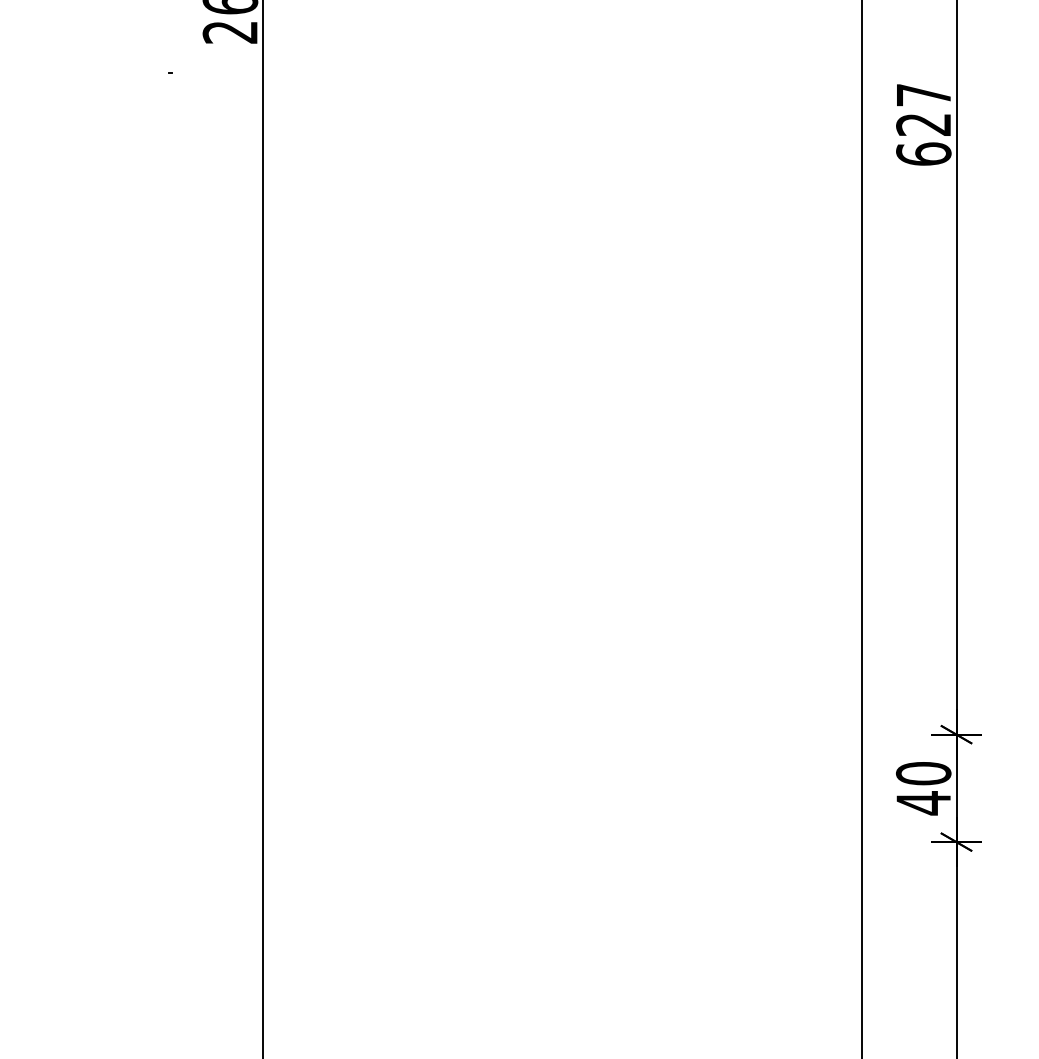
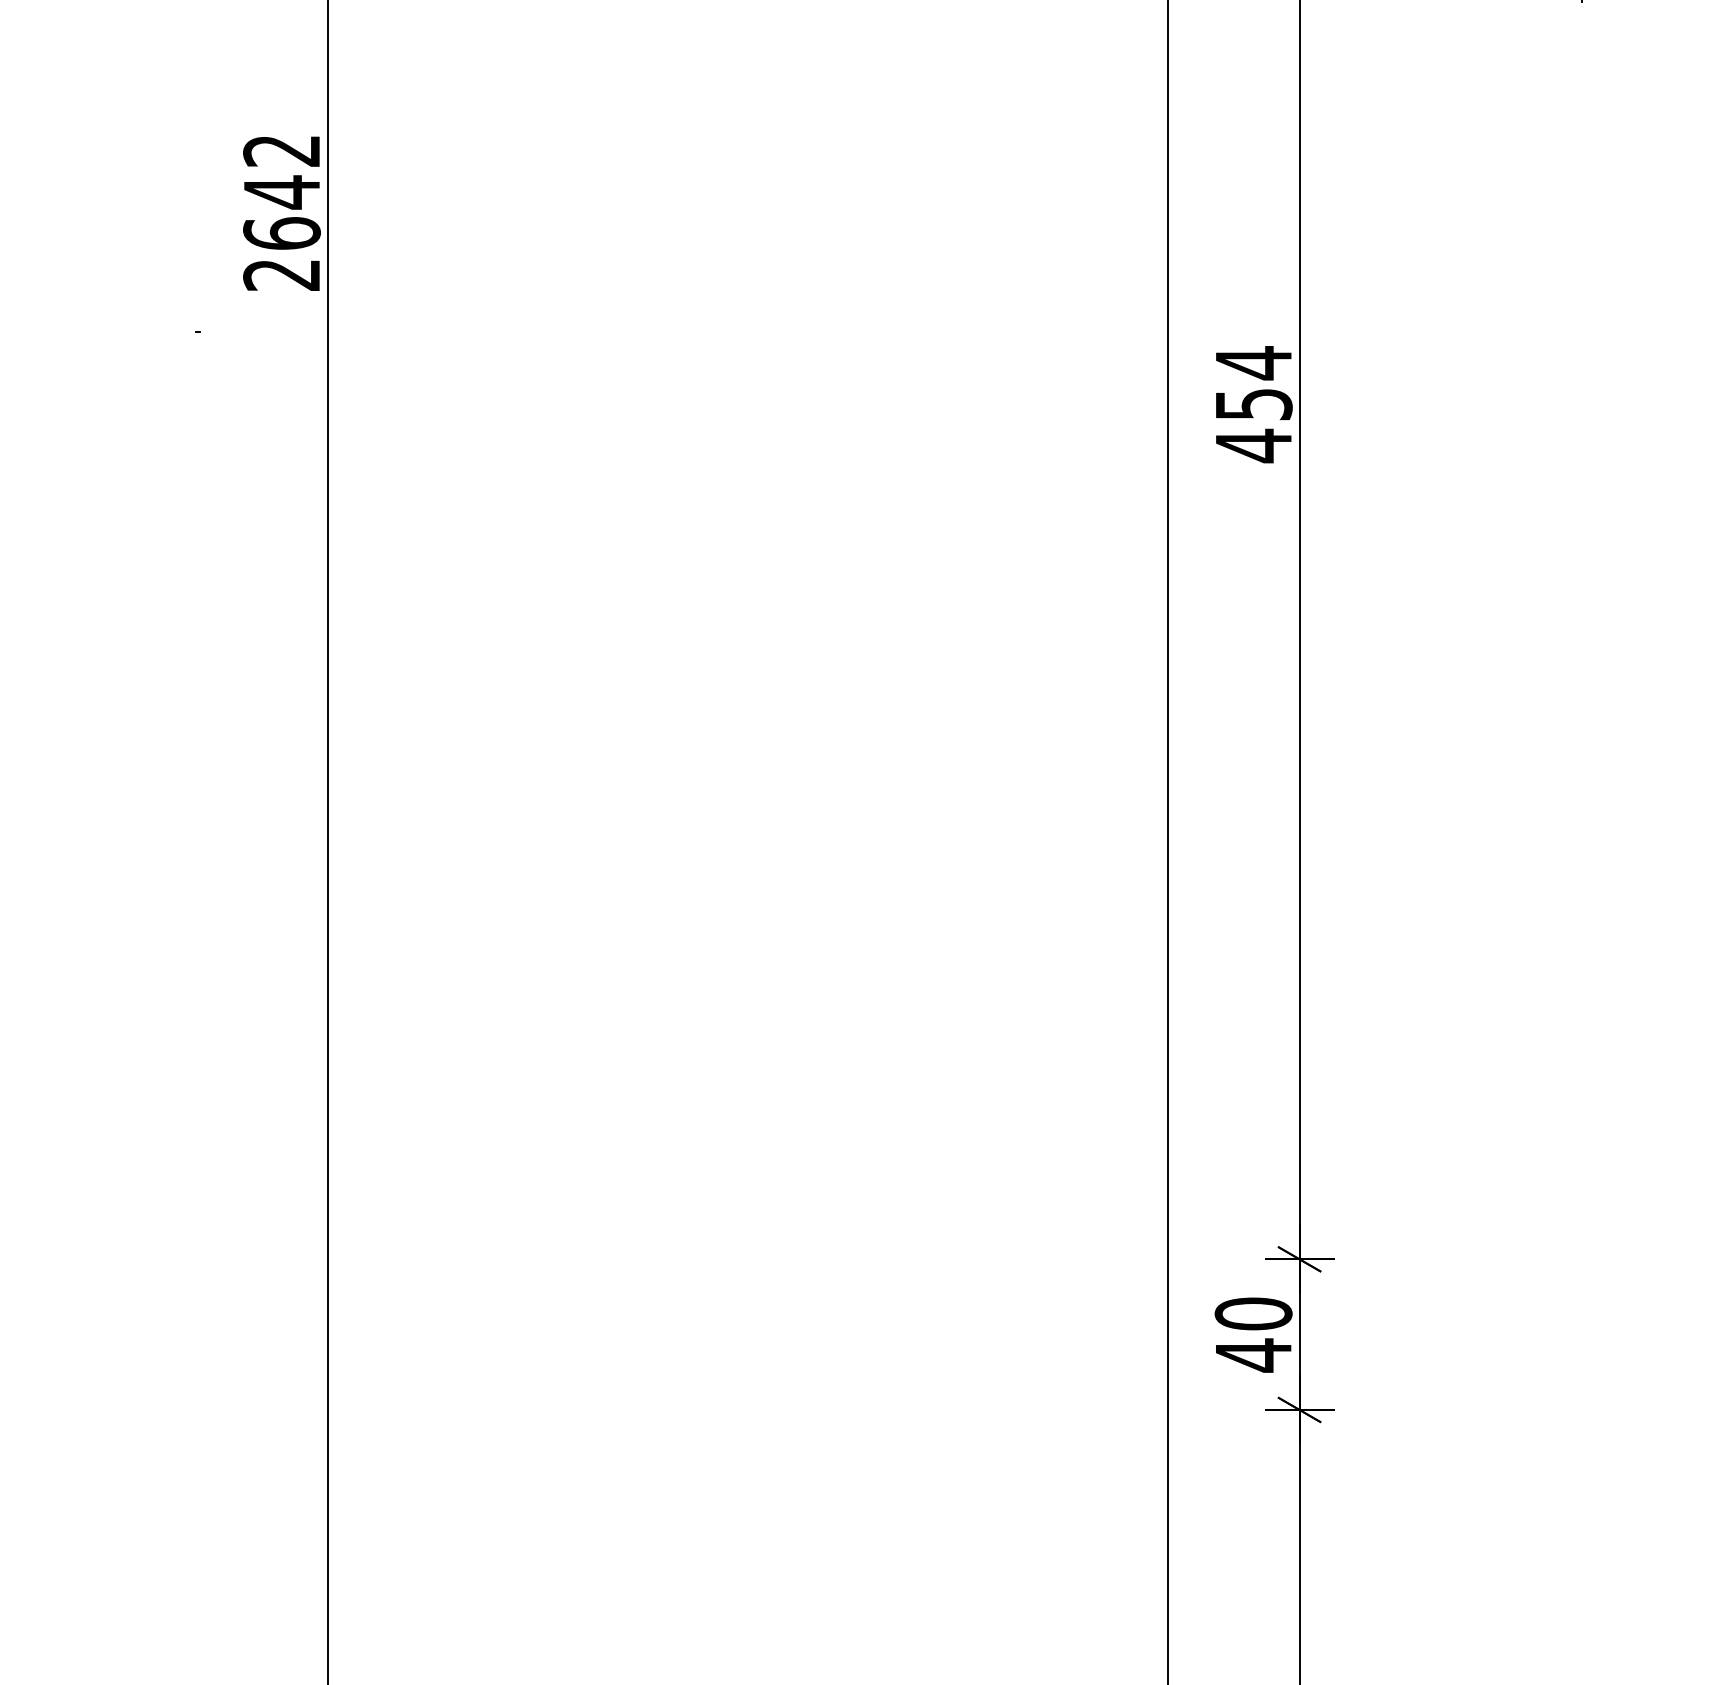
text: (923, 124) -> (1253, 404), 627 -> 454

